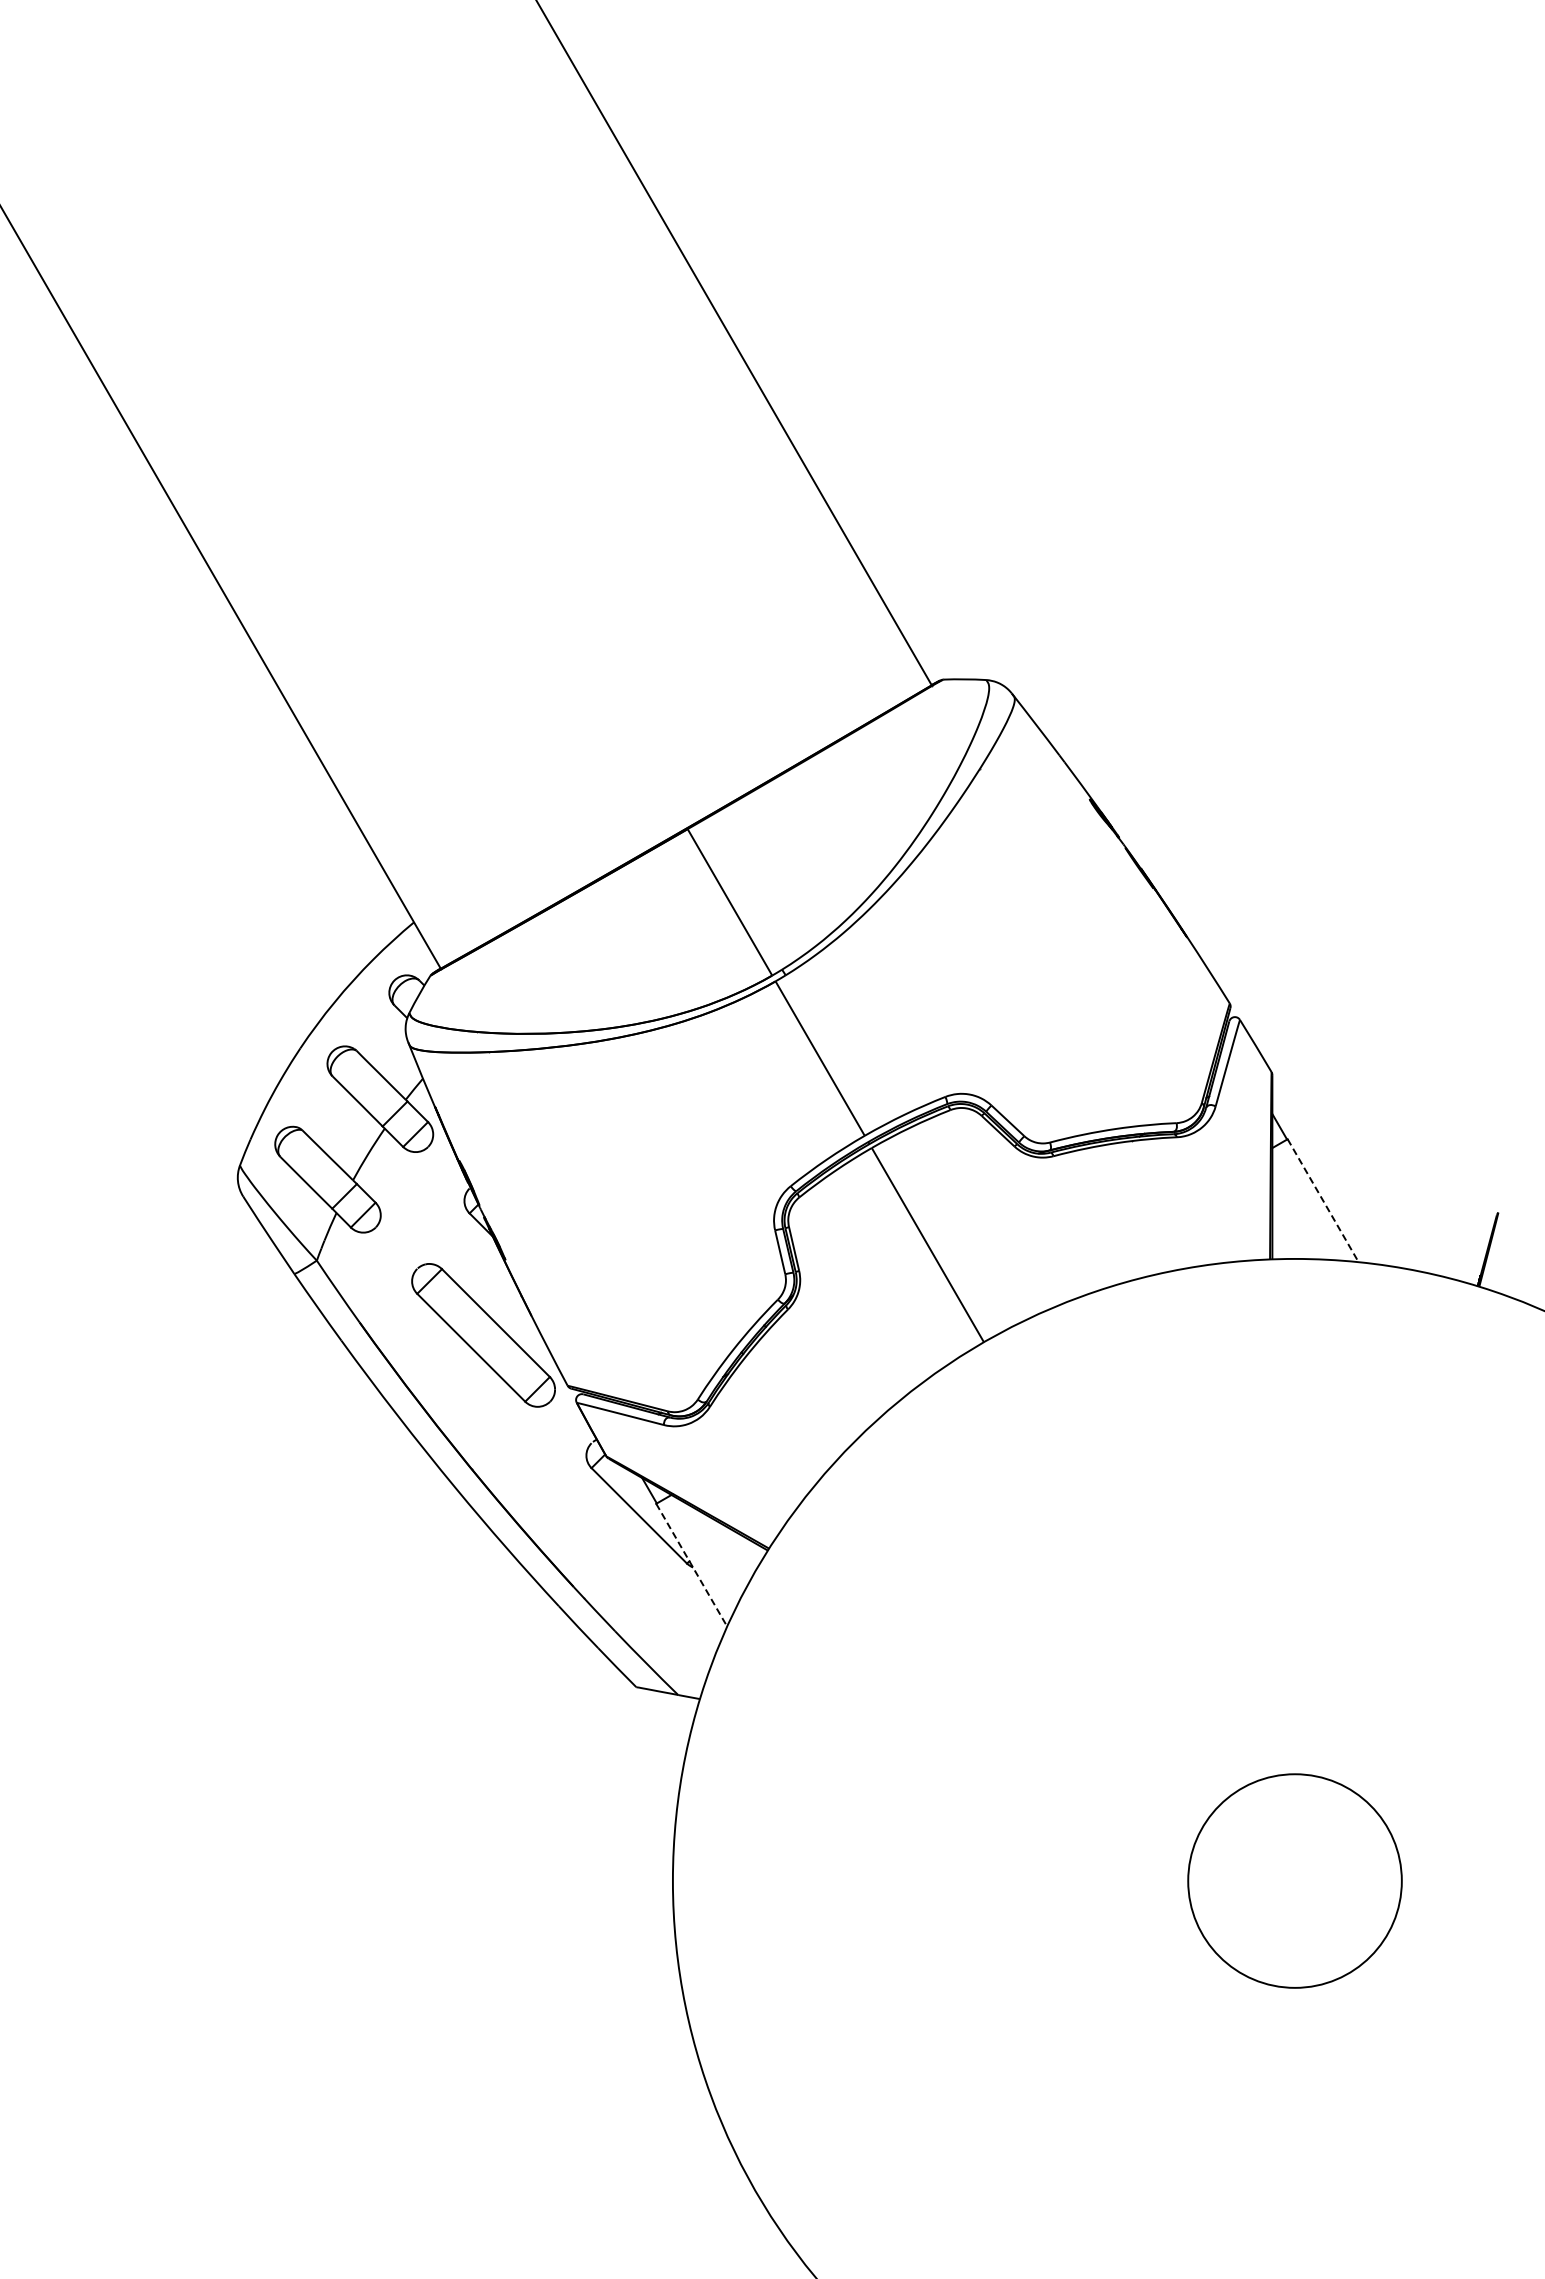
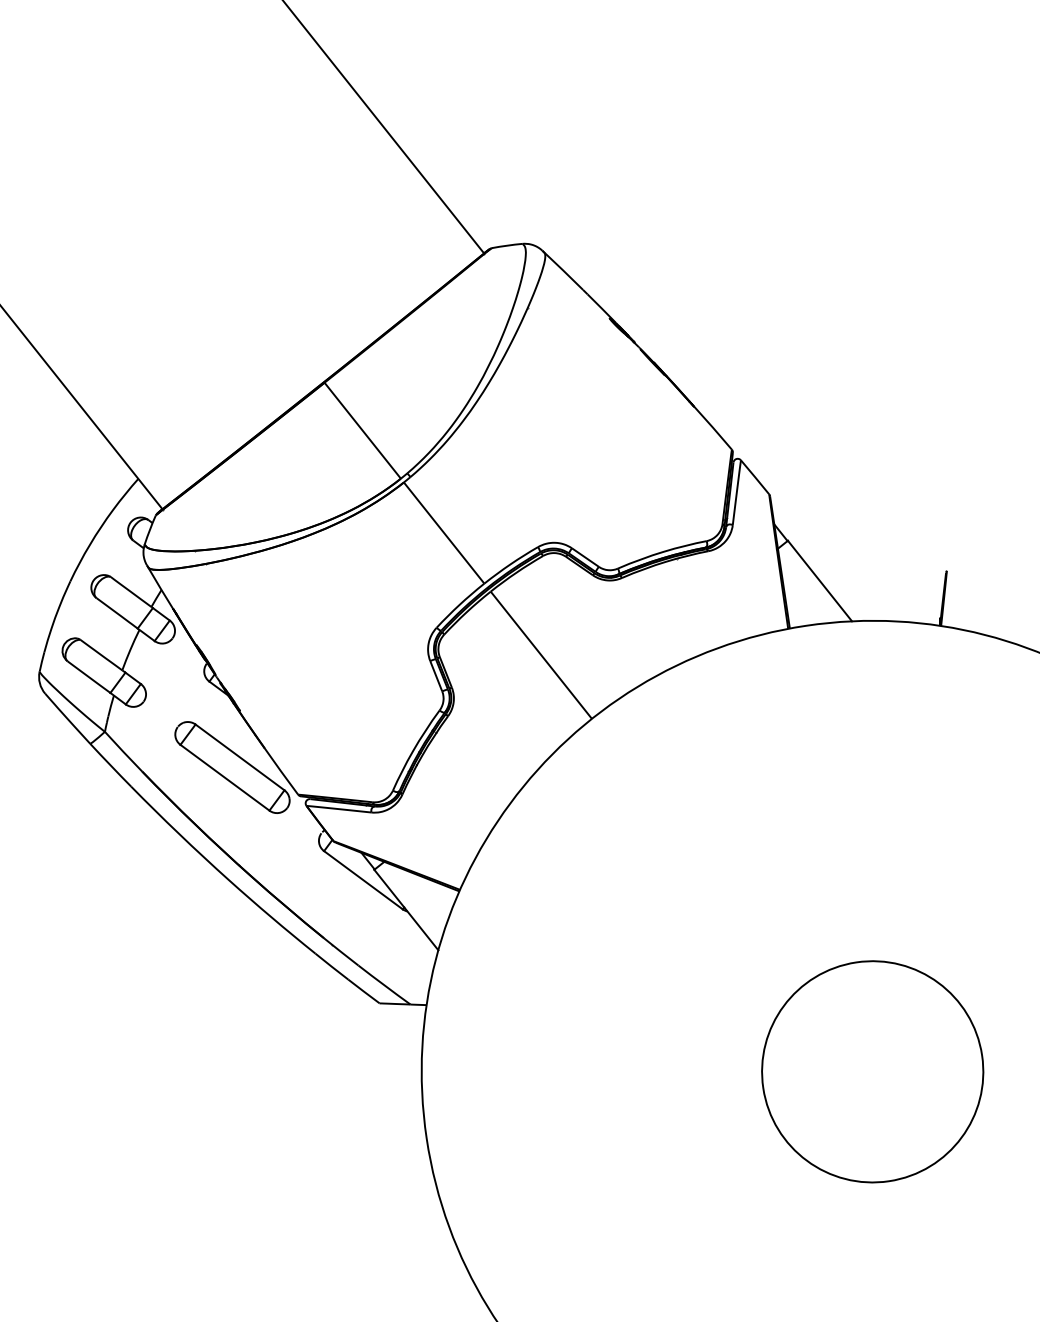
line: (1323, 1200) -> (820, 580), dashed -> solid
line: (691, 1565) -> (406, 910), dashed -> solid
circle: (1294, 1880) -> (872, 1071), size x1.43

